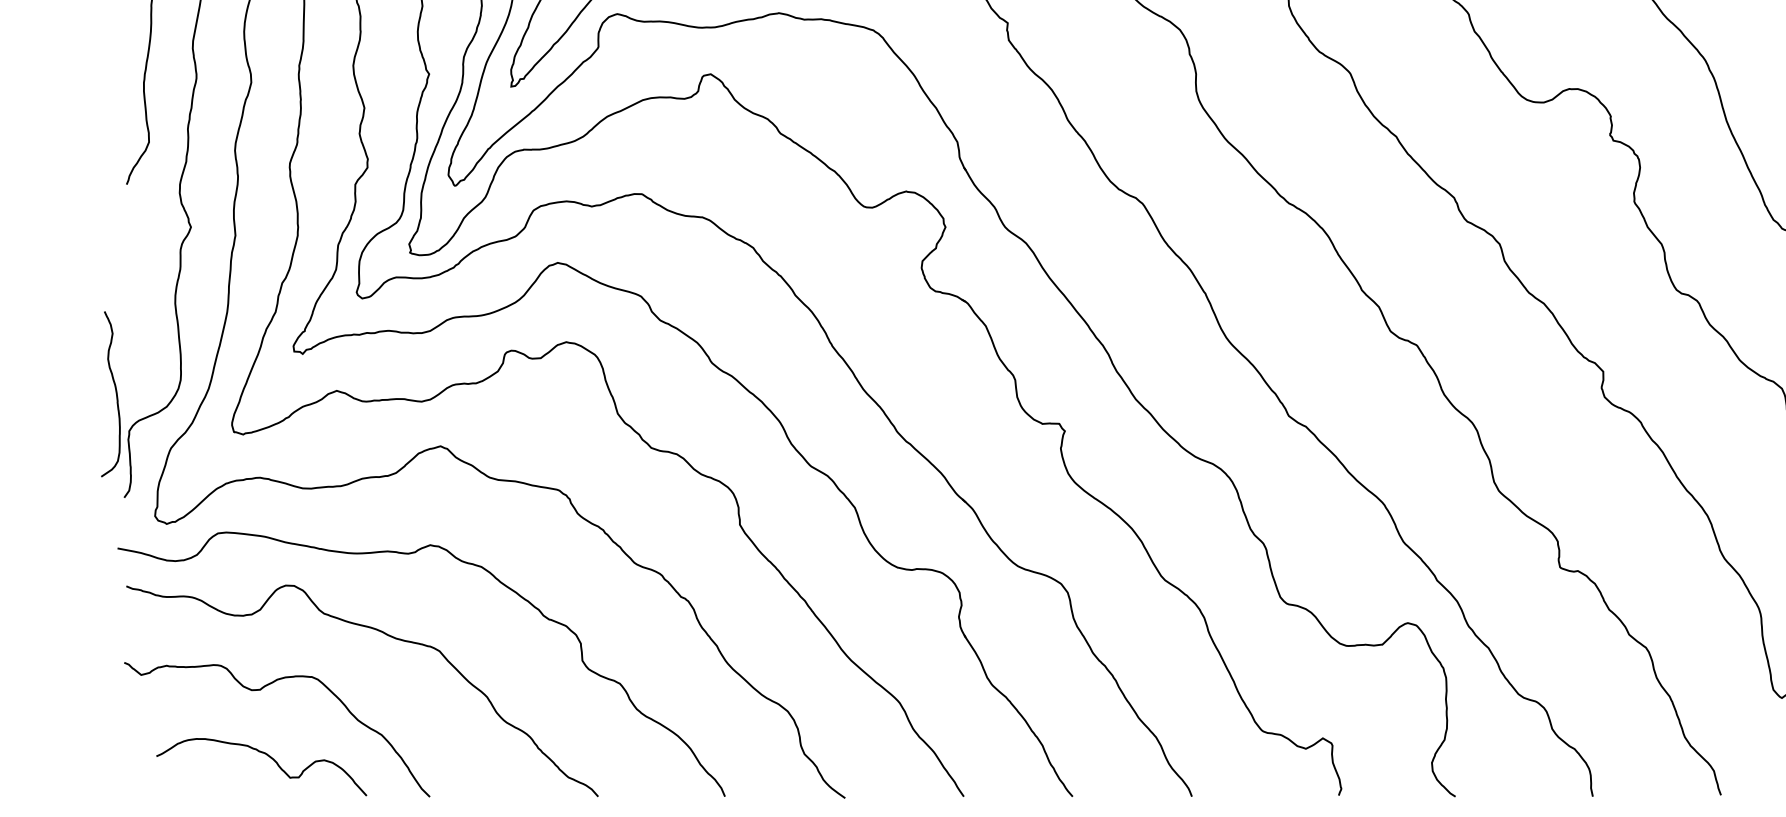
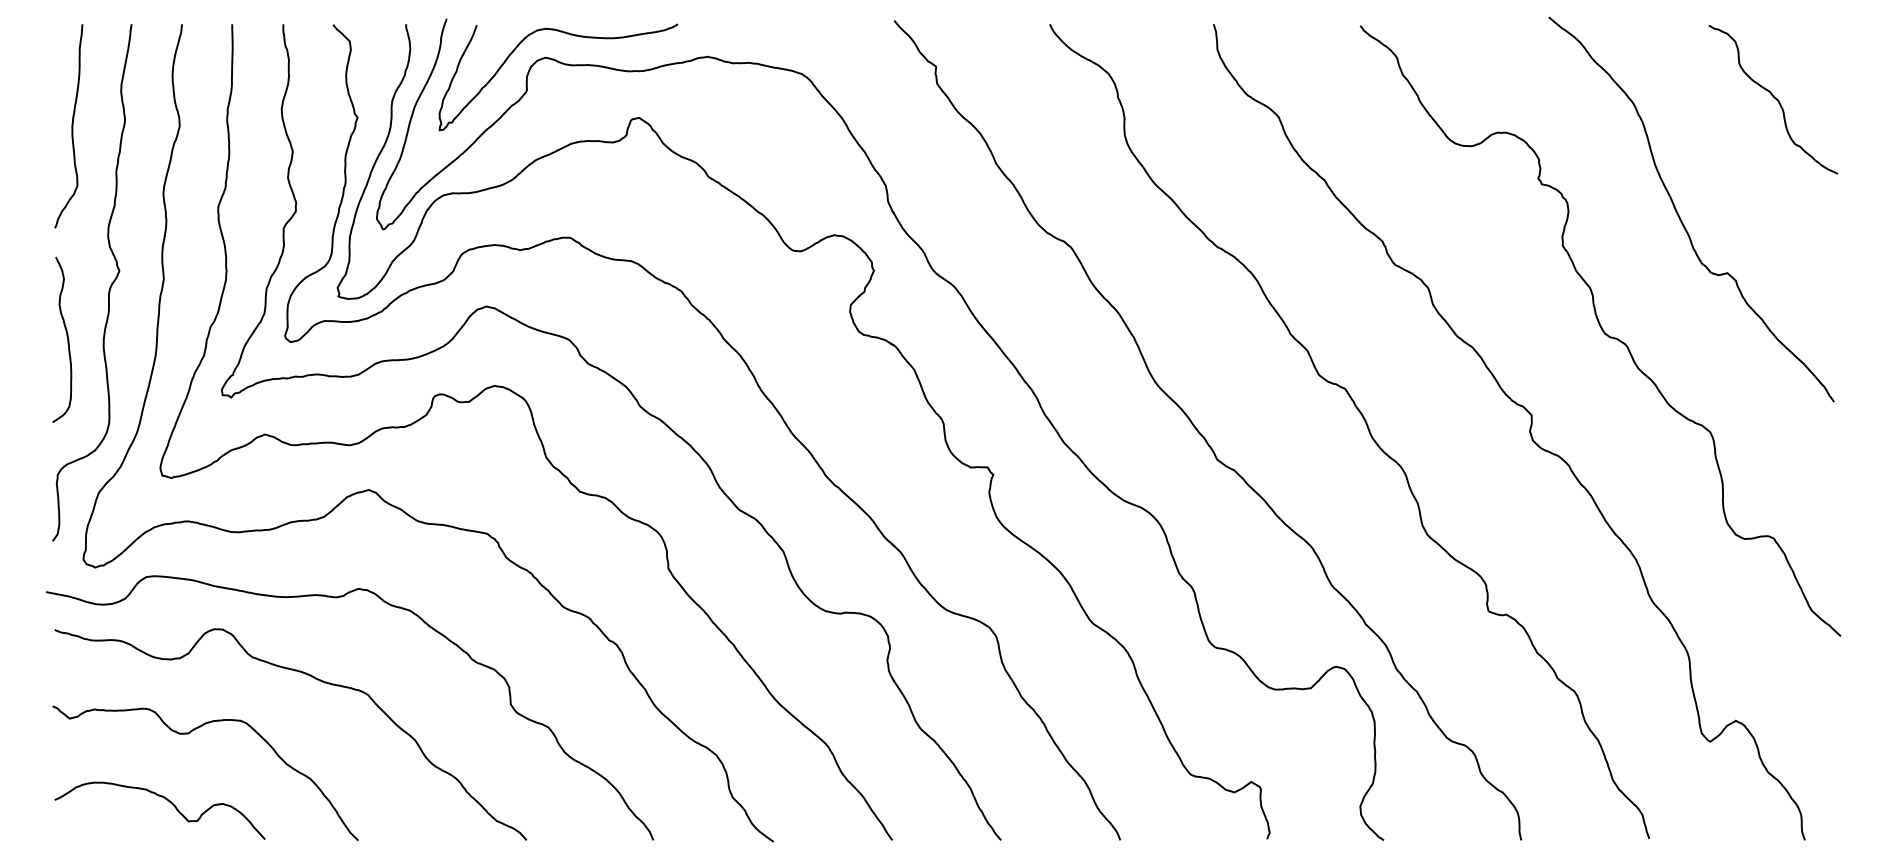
curve: (115, 390) -> (66, 336), moved
curve: (268, 756) -> (166, 800), moved

